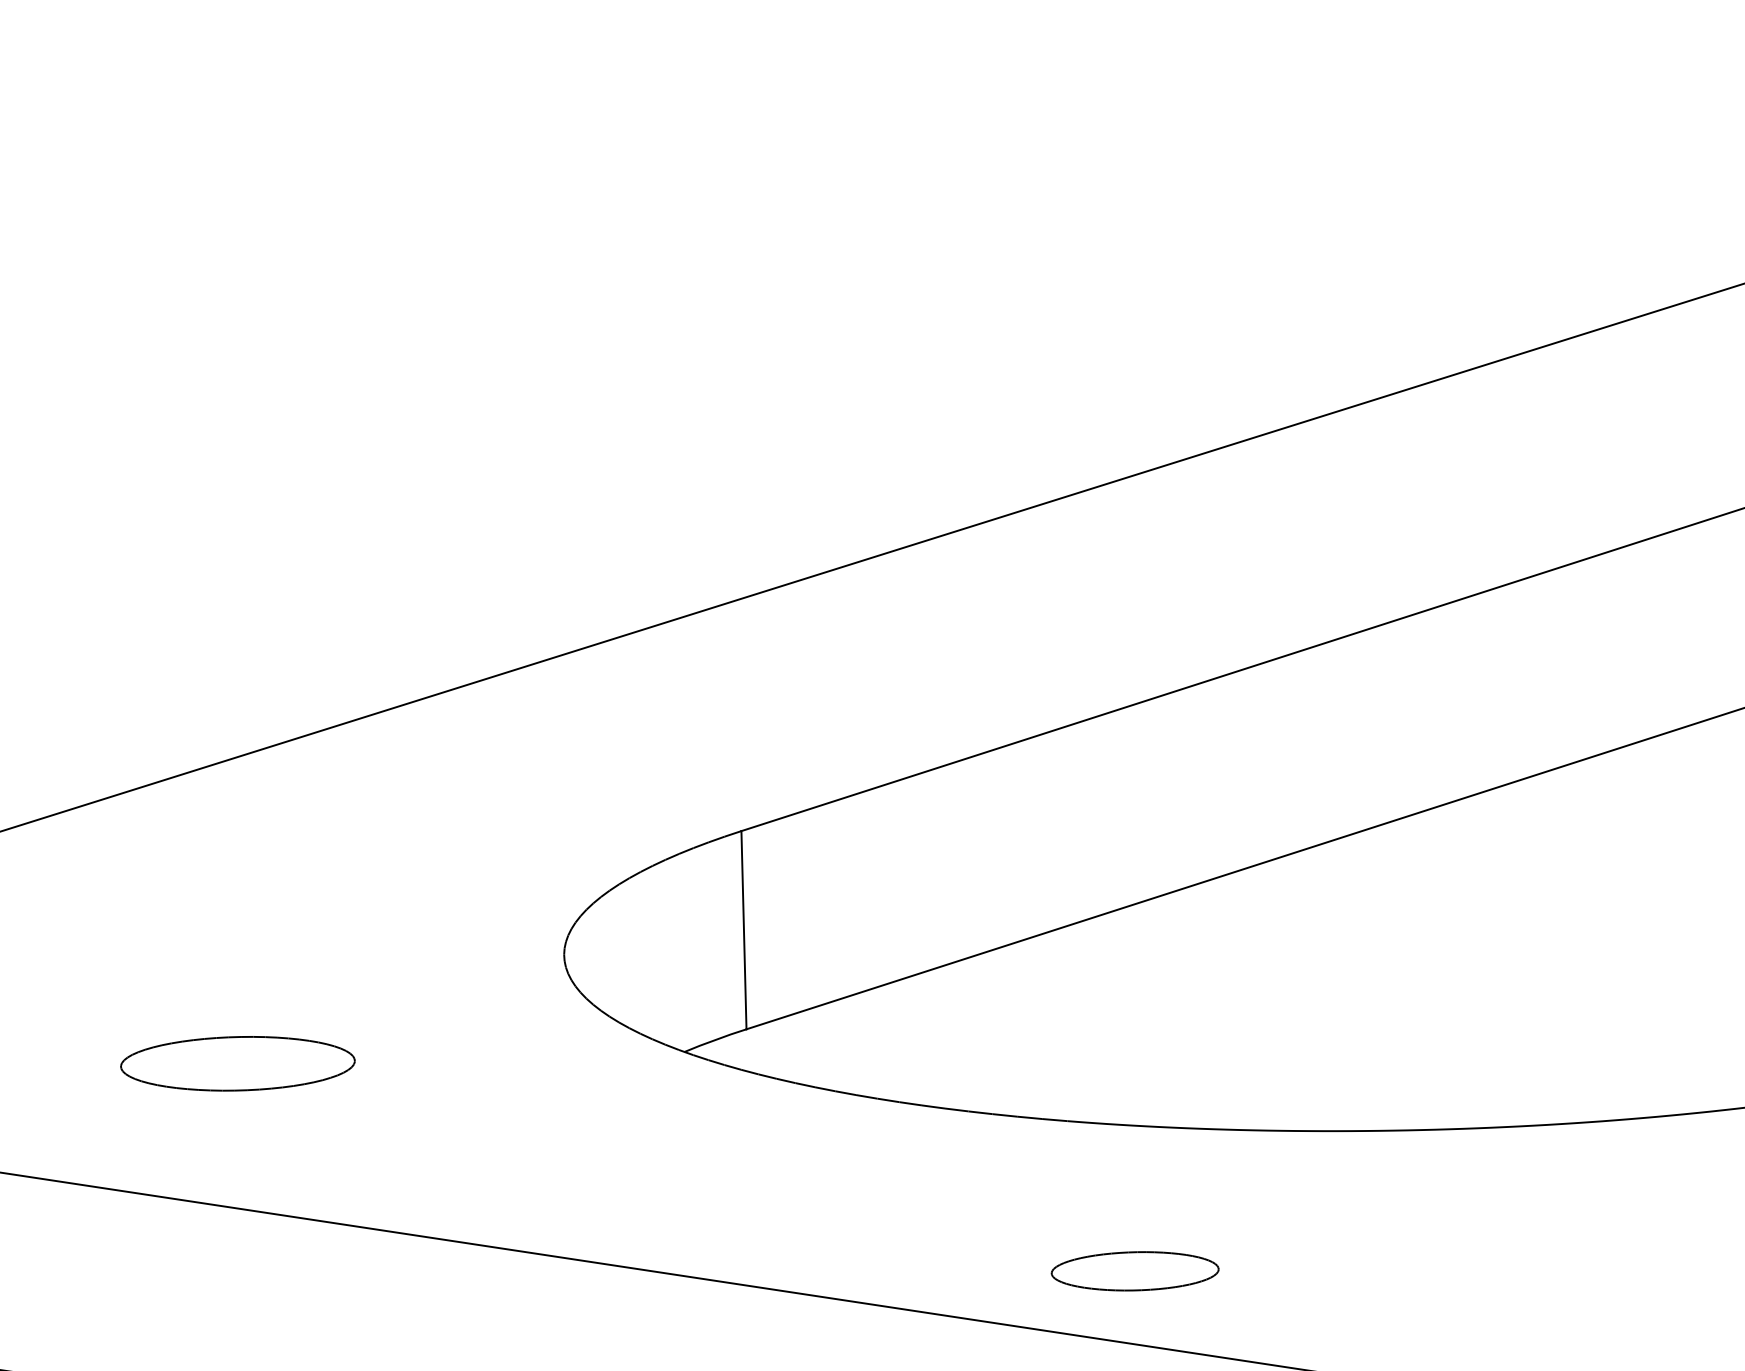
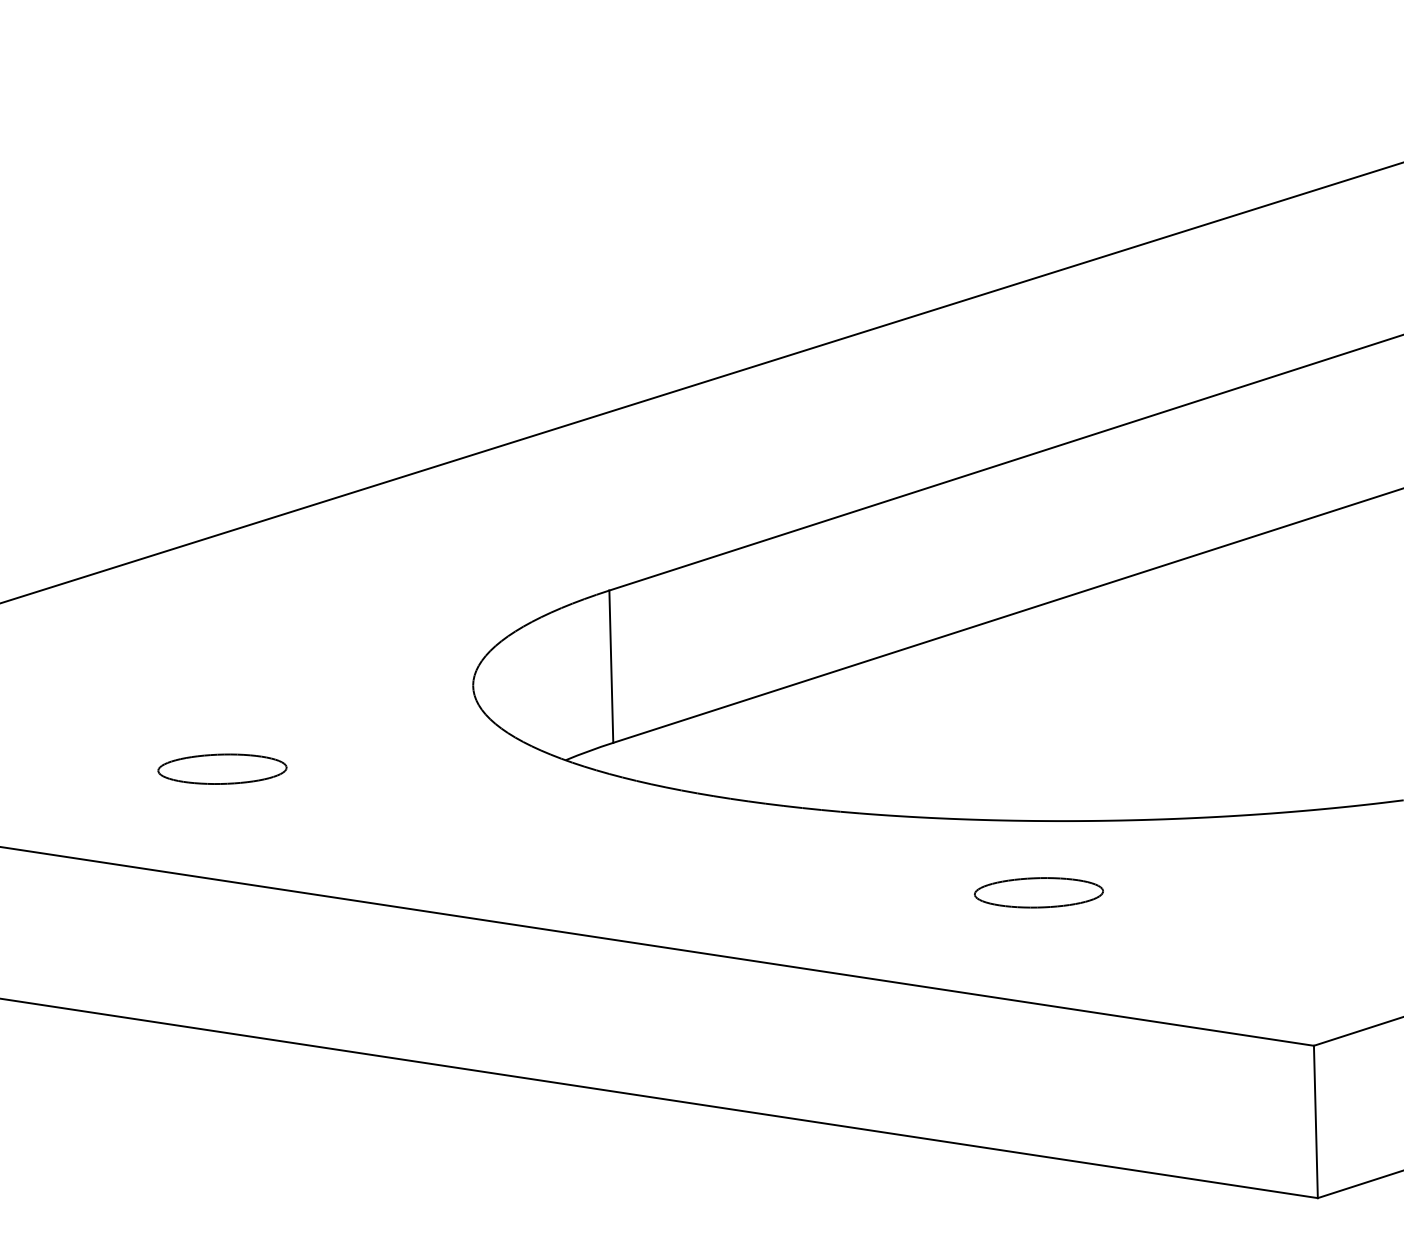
part: (237, 1062) -> (222, 768), size x0.71
part: (1134, 1270) -> (1038, 892), moved

